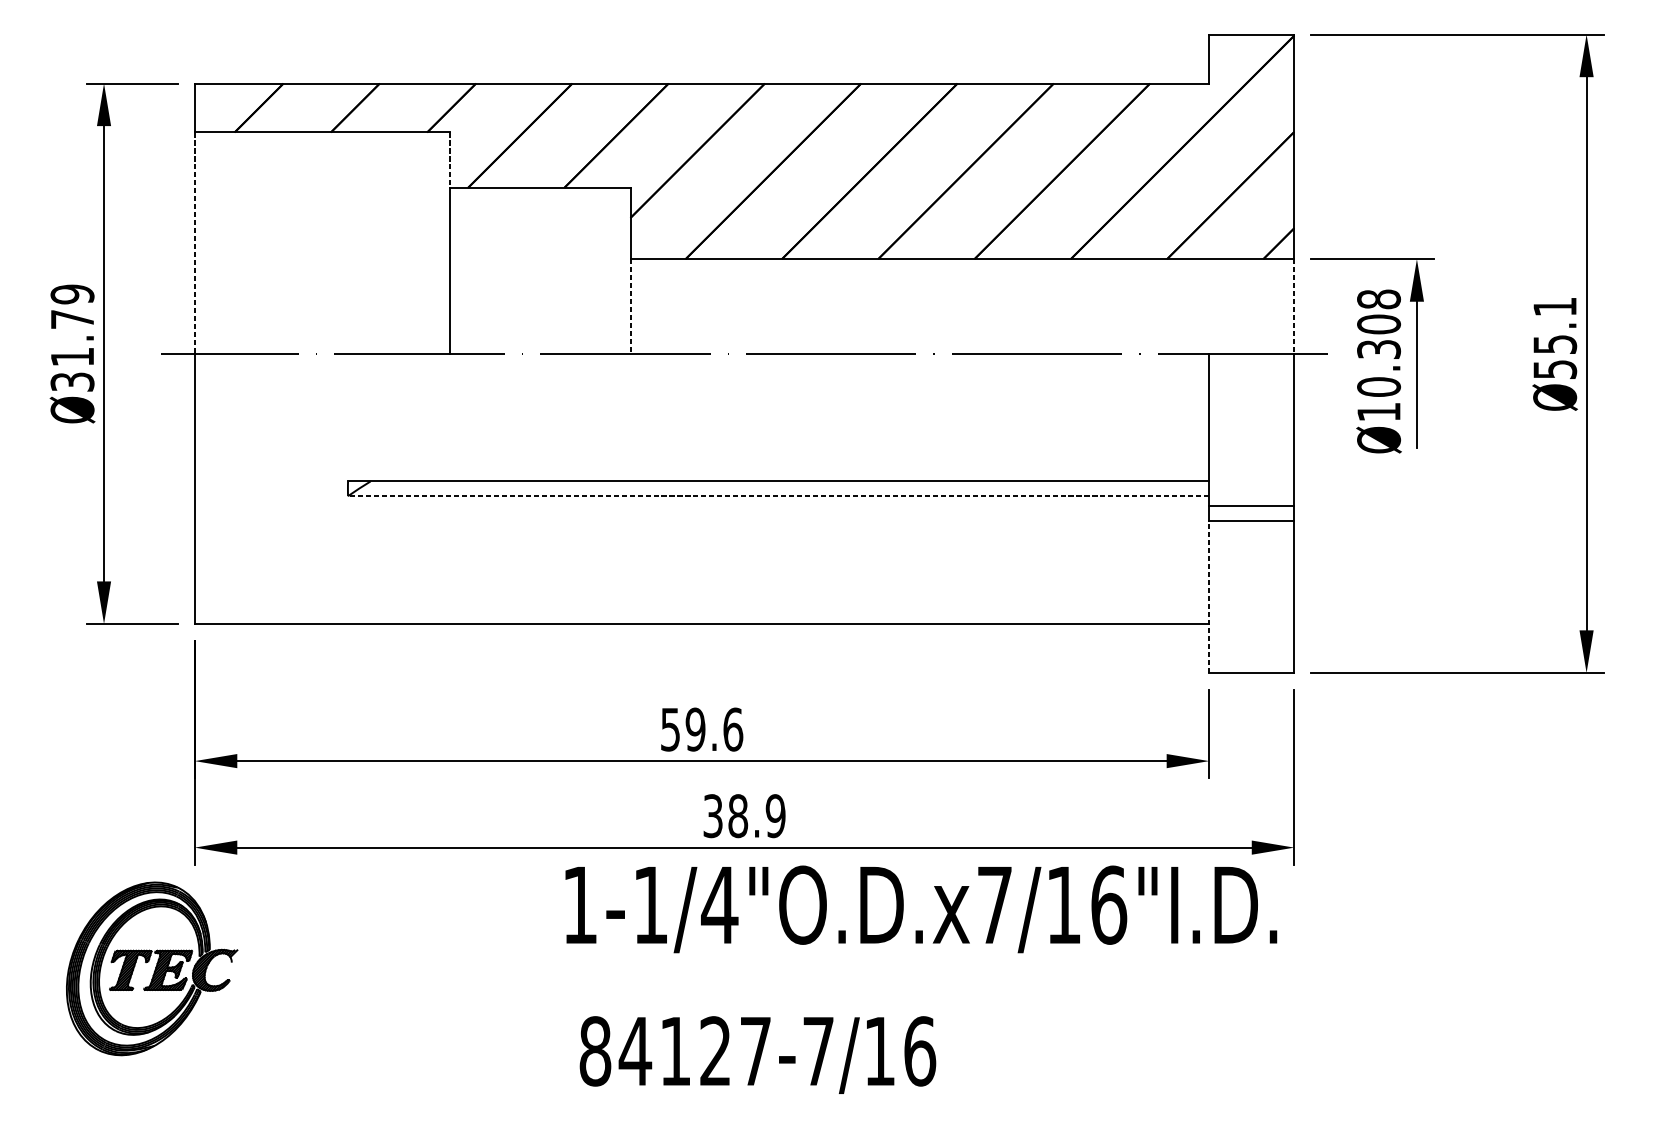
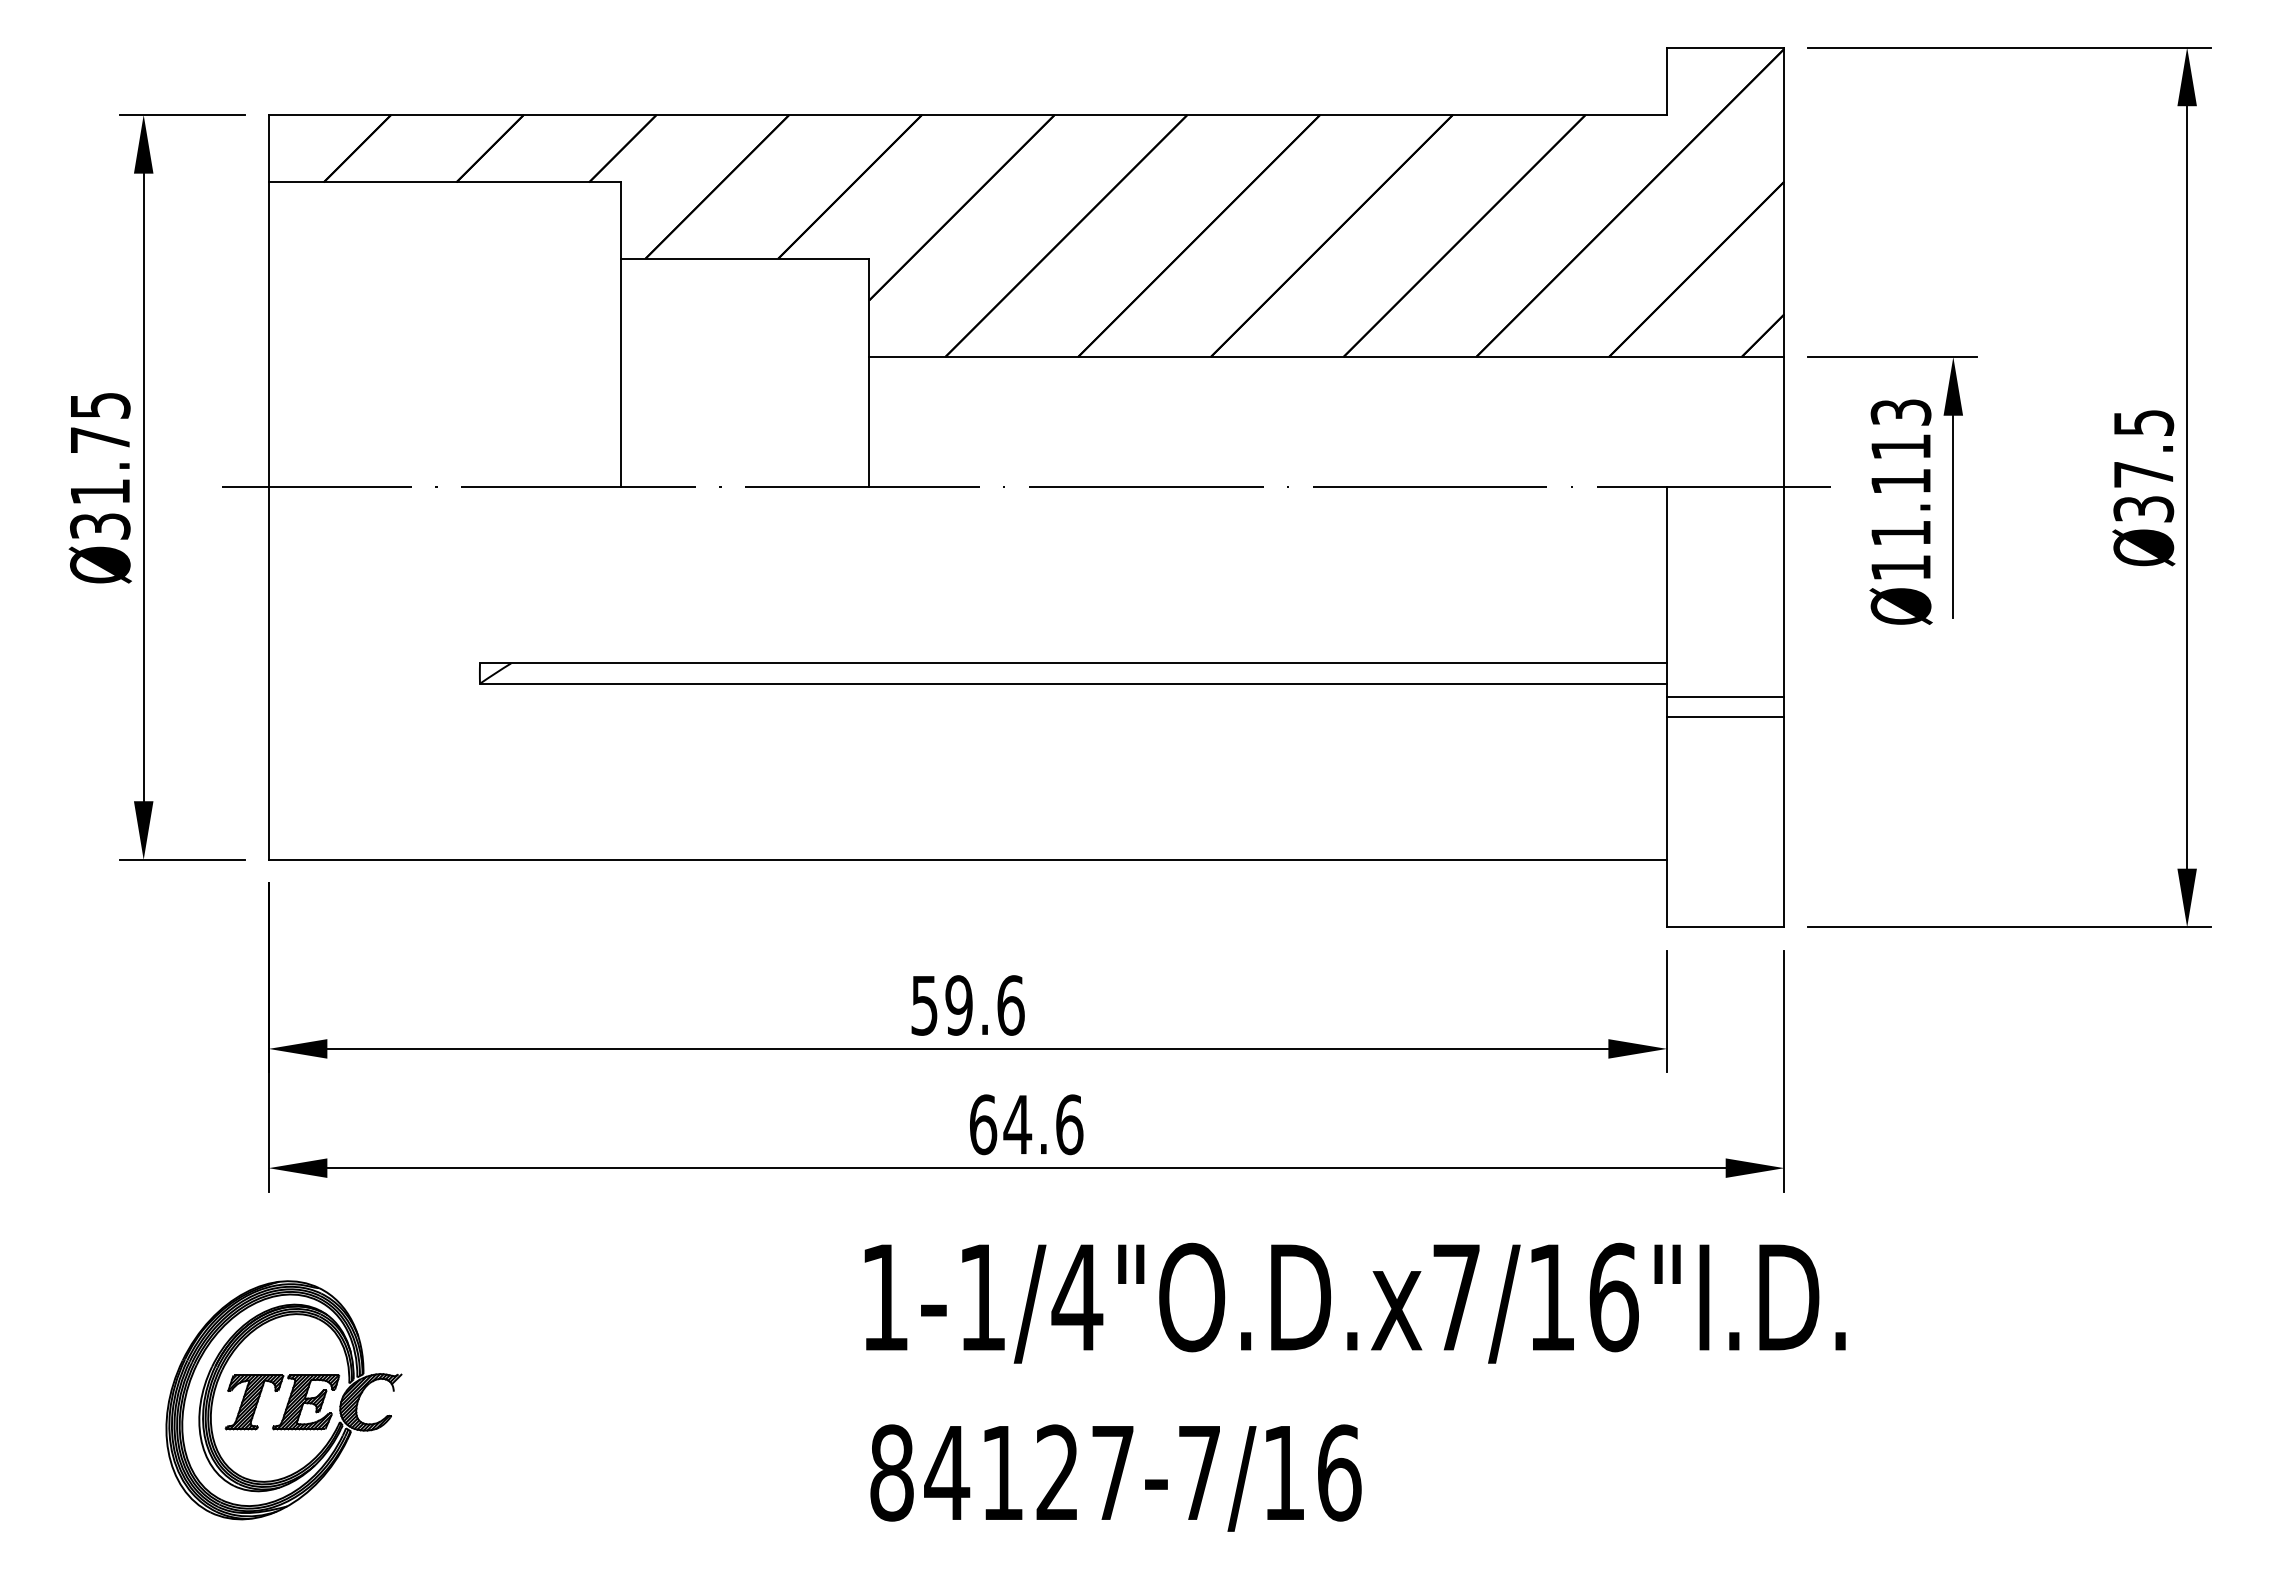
line: (449, 160) -> (620, 221), dashed -> solid
line: (194, 242) -> (268, 334), dashed -> solid
text: (72, 294) -> (100, 405), Ø31.79 -> Ø31.75
line: (630, 306) -> (869, 422), dashed -> solid
line: (1294, 306) -> (1784, 422), dashed -> solid
text: (1554, 337) -> (2143, 465), Ø55.1 -> Ø37.5
text: (1378, 342) -> (1900, 472), Ø10.308 -> Ø11.113
line: (778, 496) -> (1073, 683), dashed -> solid
line: (1209, 596) -> (1667, 822), dashed -> solid
text: (744, 815) -> (1026, 1124), 38.9 -> 64.6
text: (920, 908) -> (1354, 1302), moved
part: (151, 969) -> (283, 1400), moved
text: (757, 1054) -> (1115, 1477), moved

